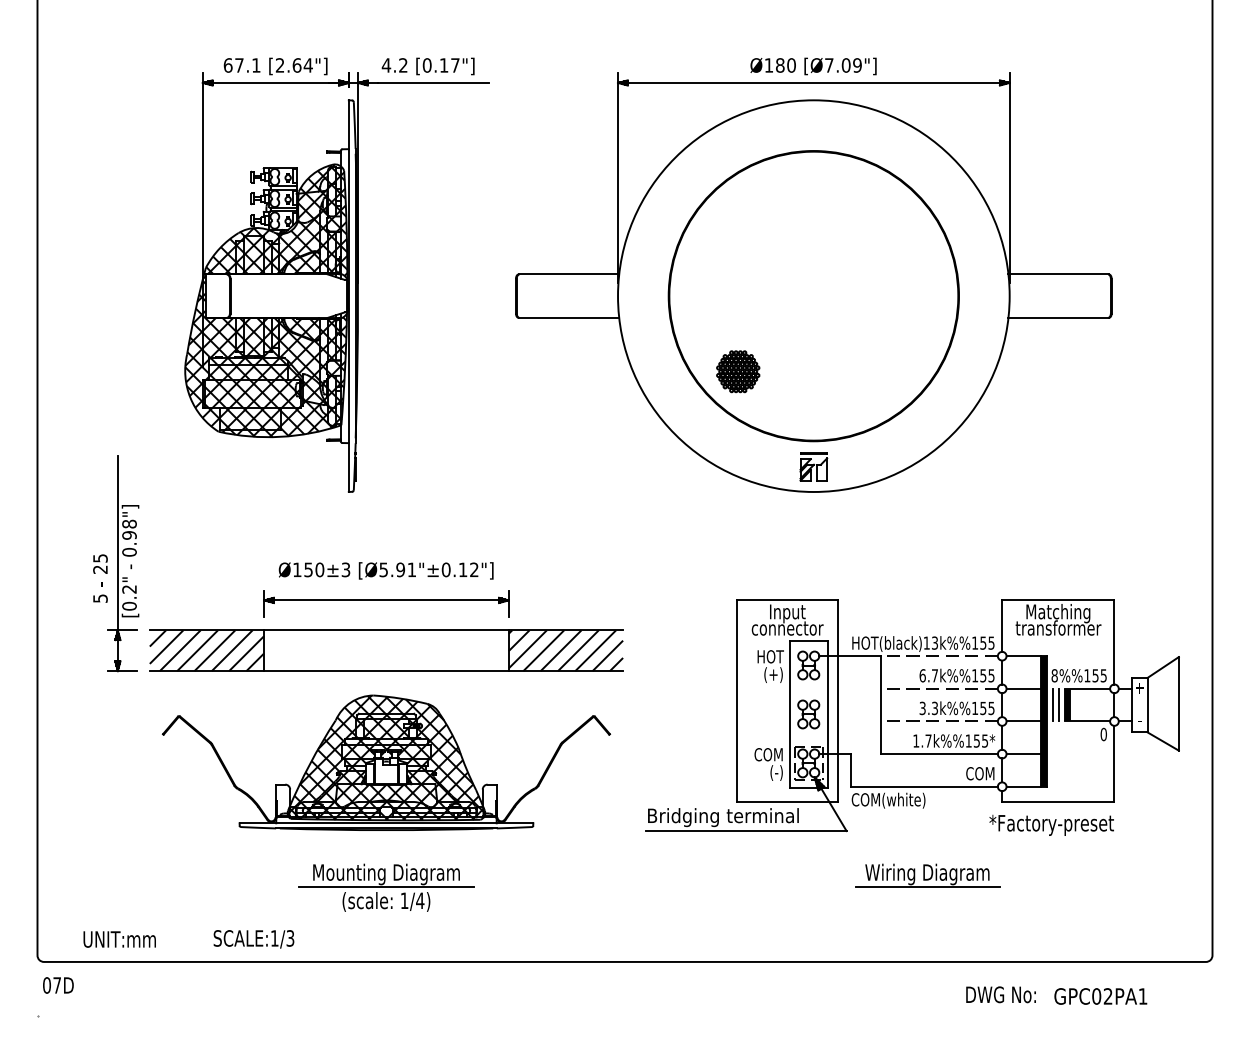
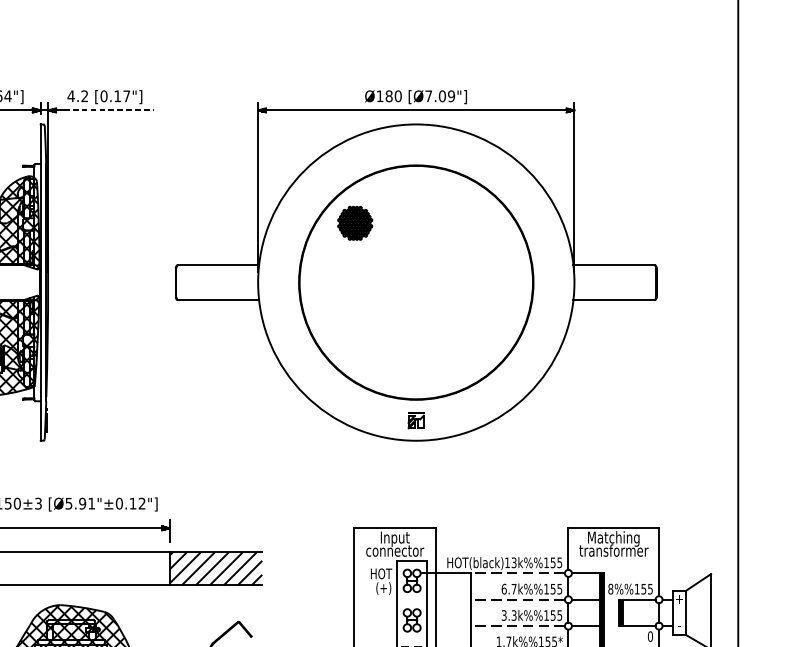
line: (433, 82) -> (109, 110), solid -> dashed
part: (738, 371) -> (355, 223), moved
part: (813, 466) -> (416, 420), size x0.7
line: (1052, 704) -> (609, 612), removed
line: (1059, 704) -> (614, 612), removed

